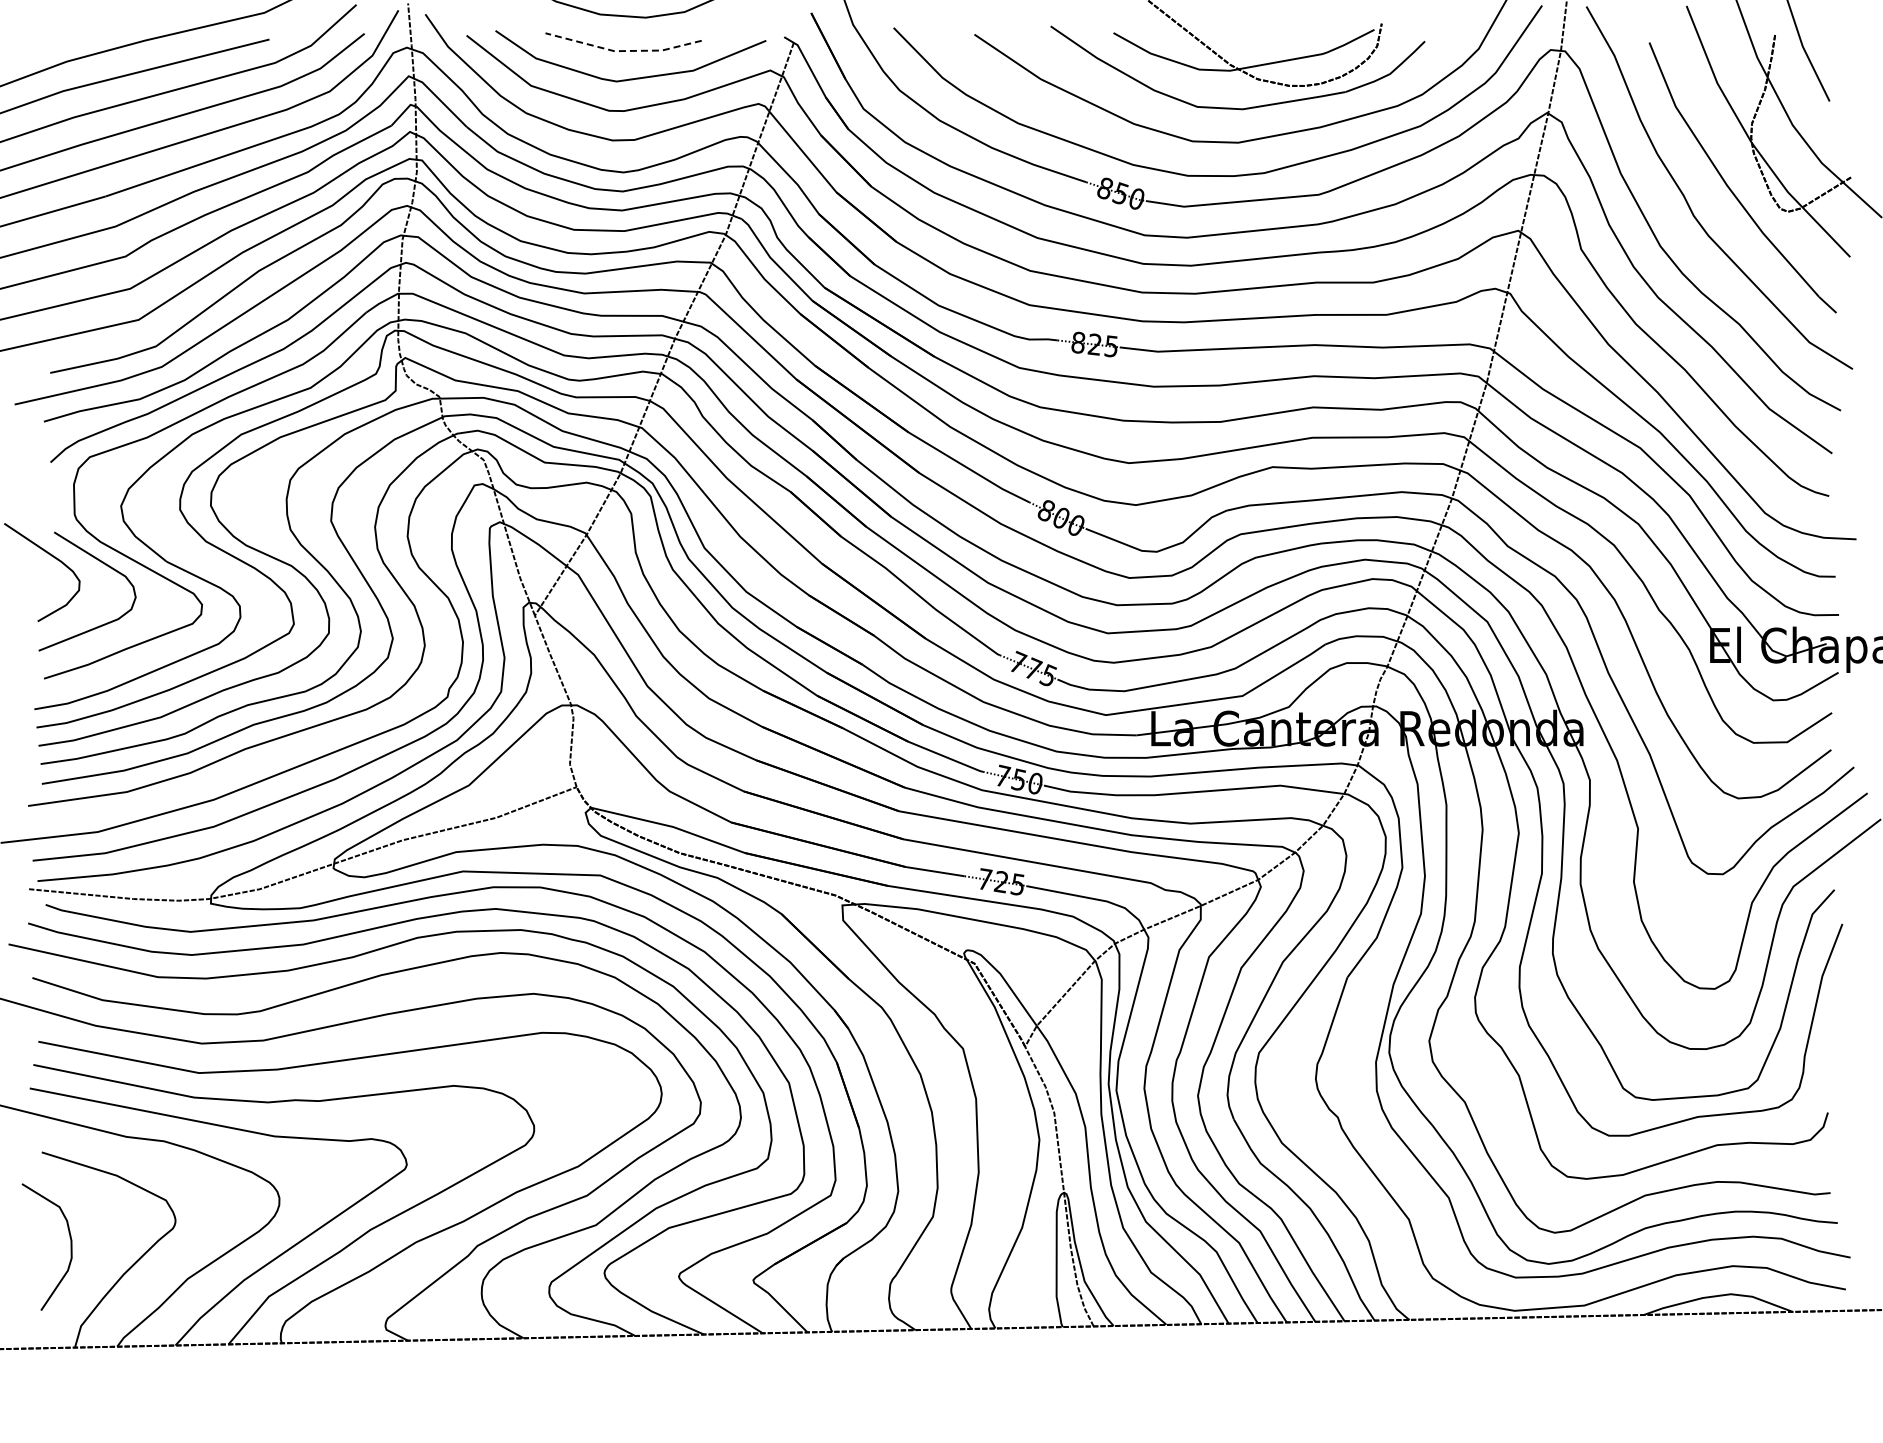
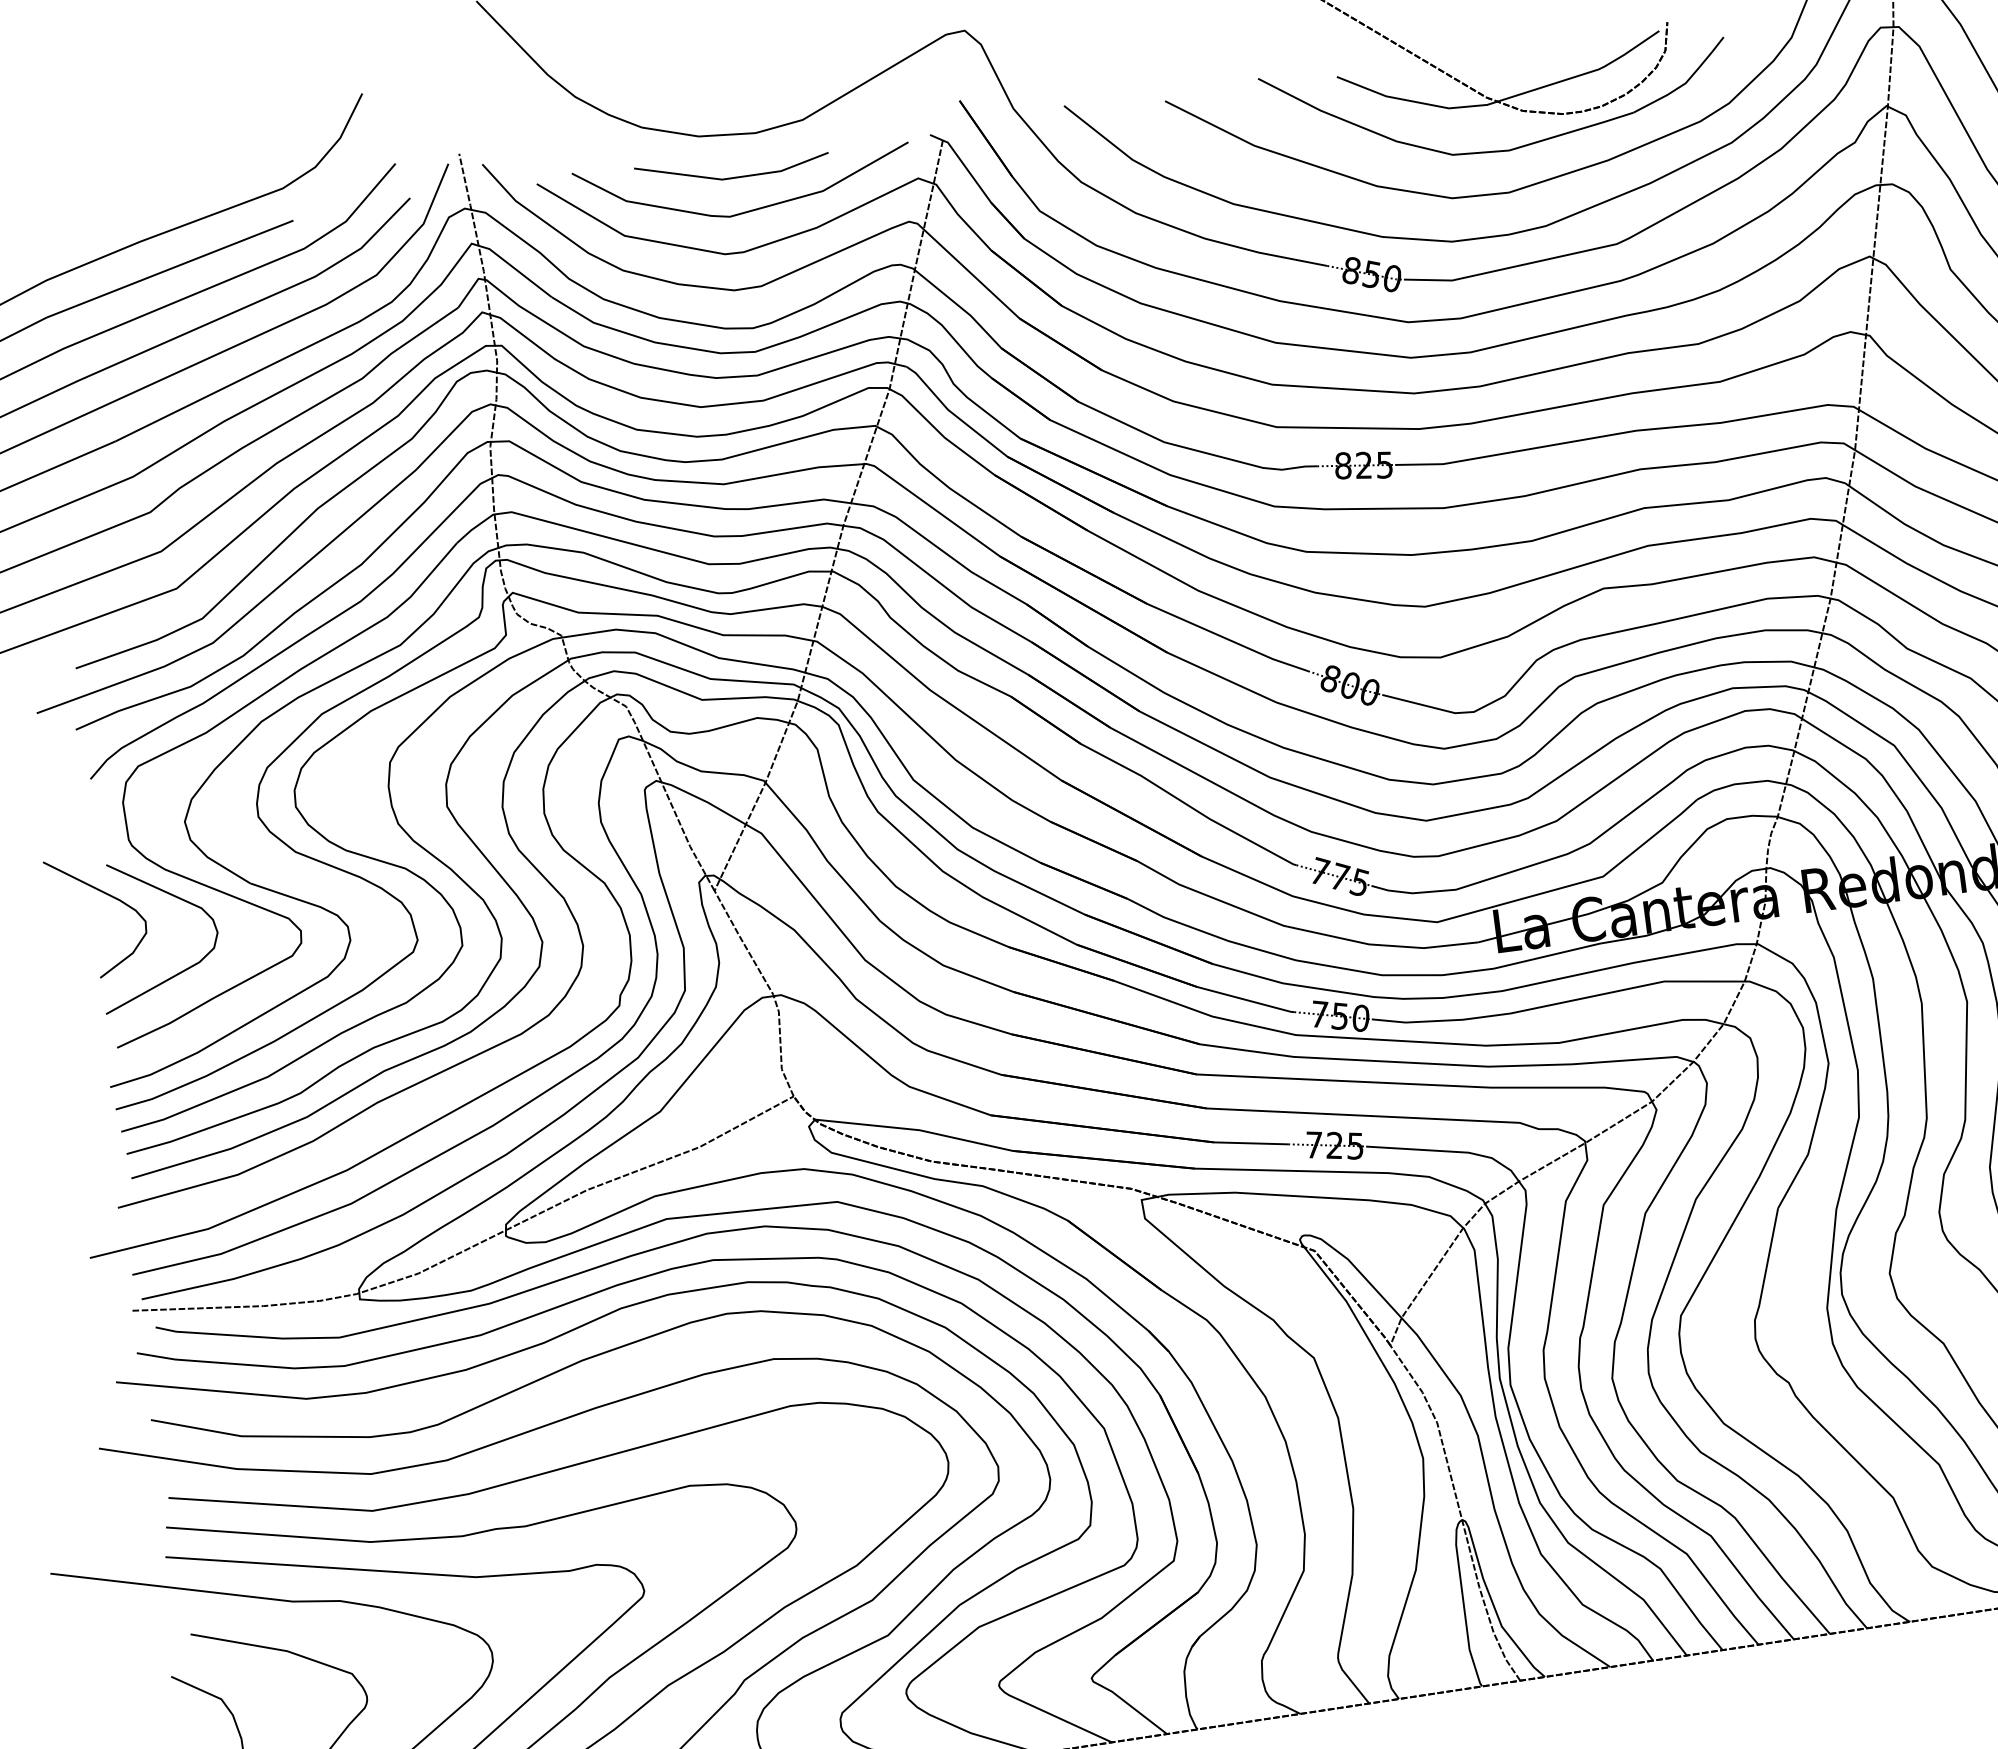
line: (622, 51) -> (732, 178), dashed -> solid

